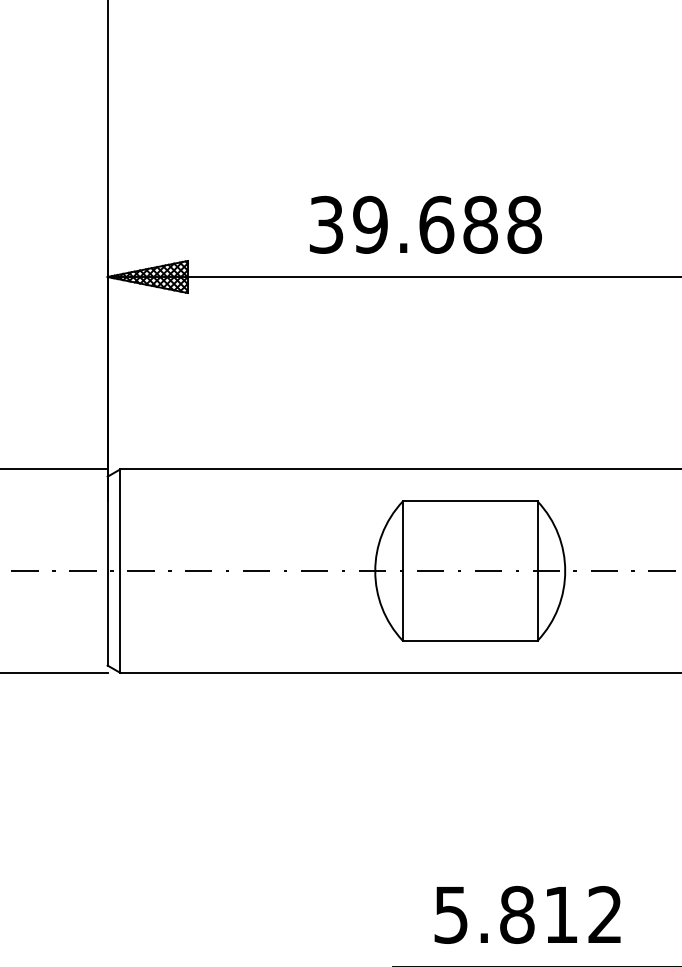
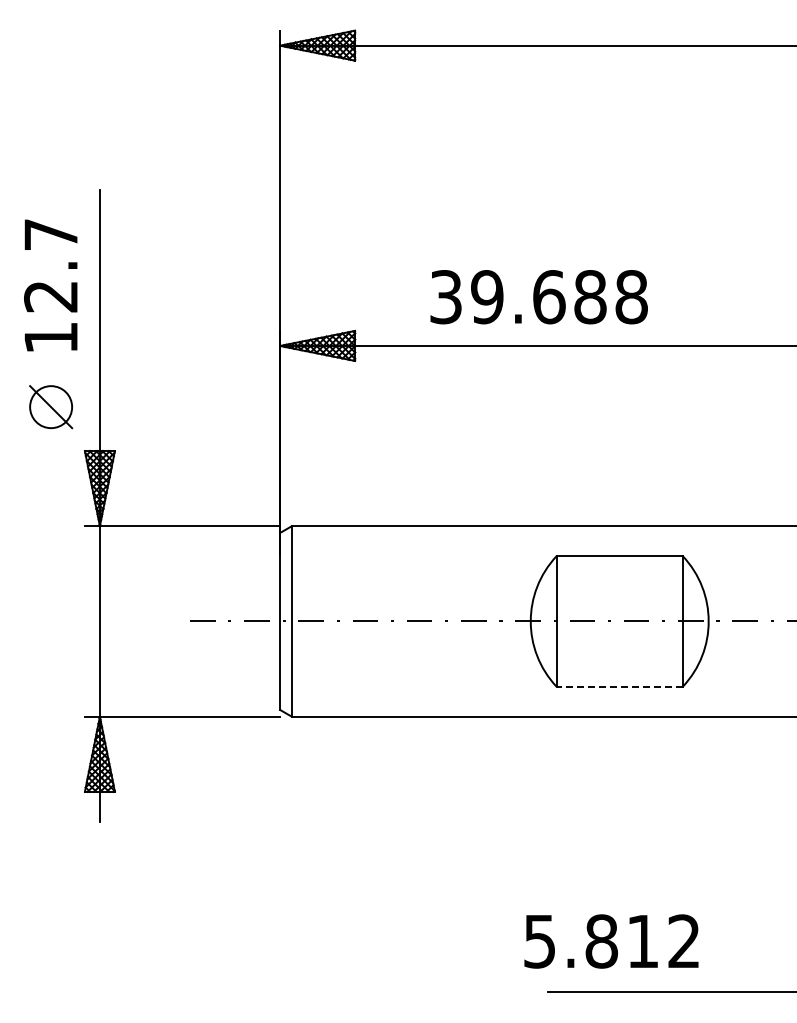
text: (425, 225) -> (538, 297), moved
line: (469, 640) -> (619, 686), solid -> dashed
text: (527, 914) -> (611, 941), moved

